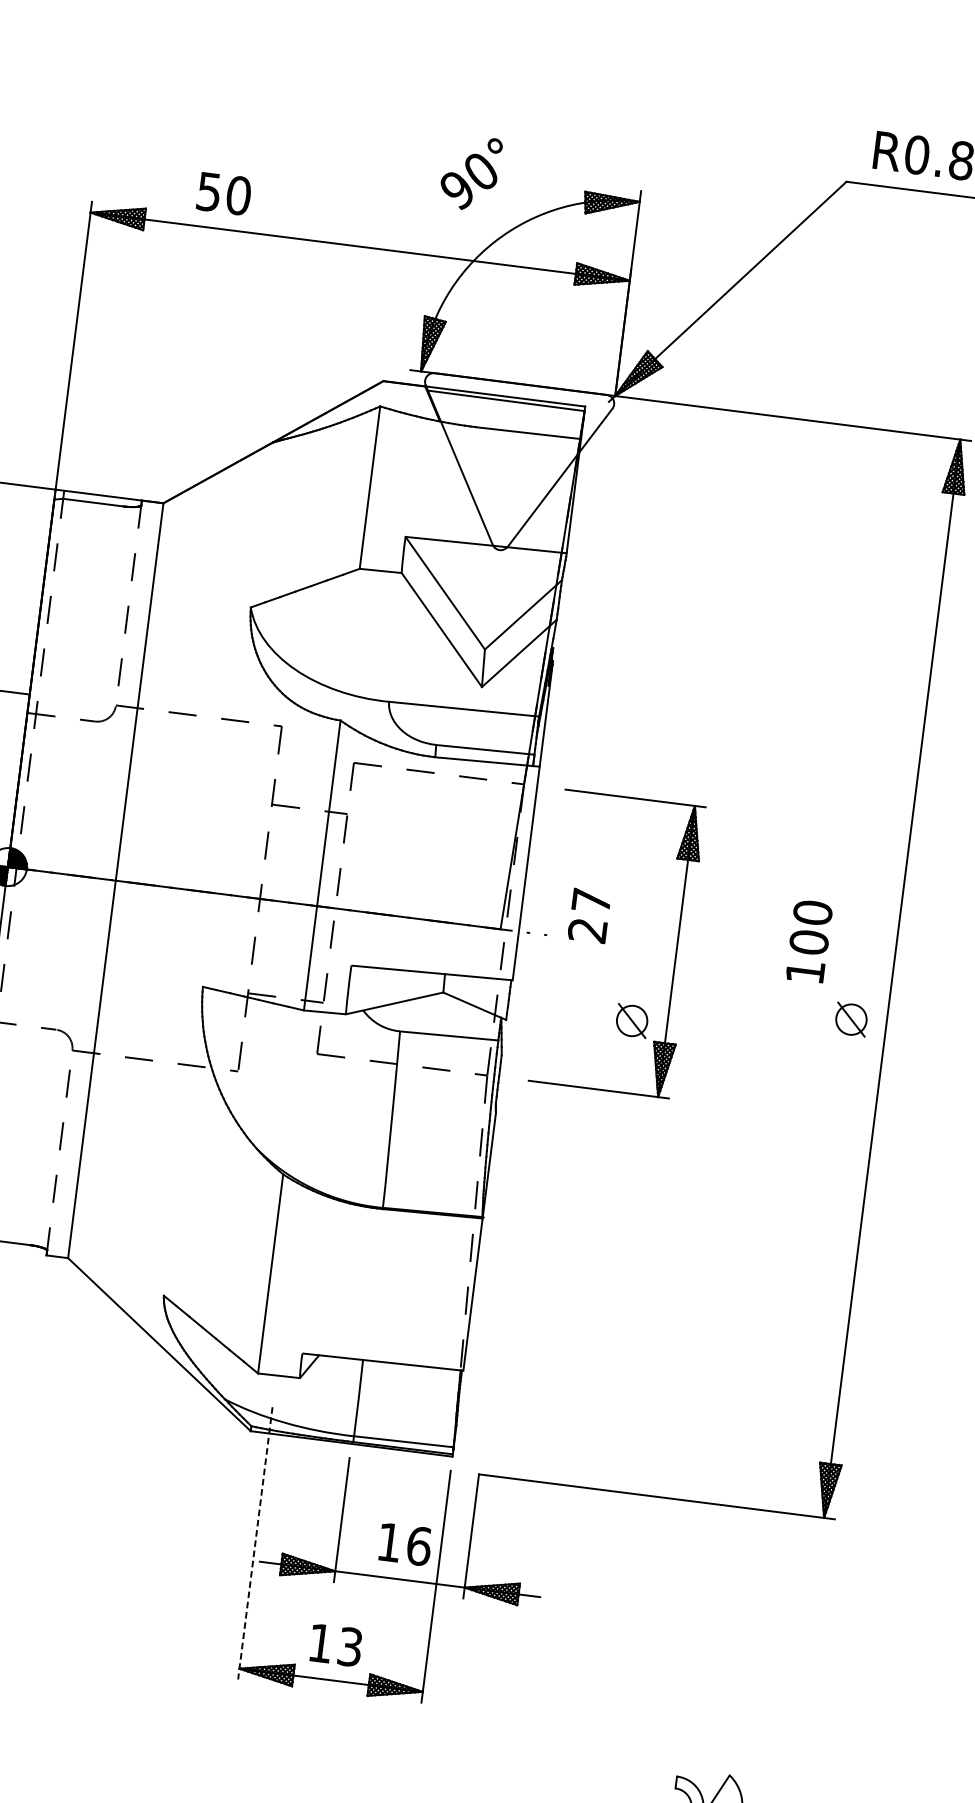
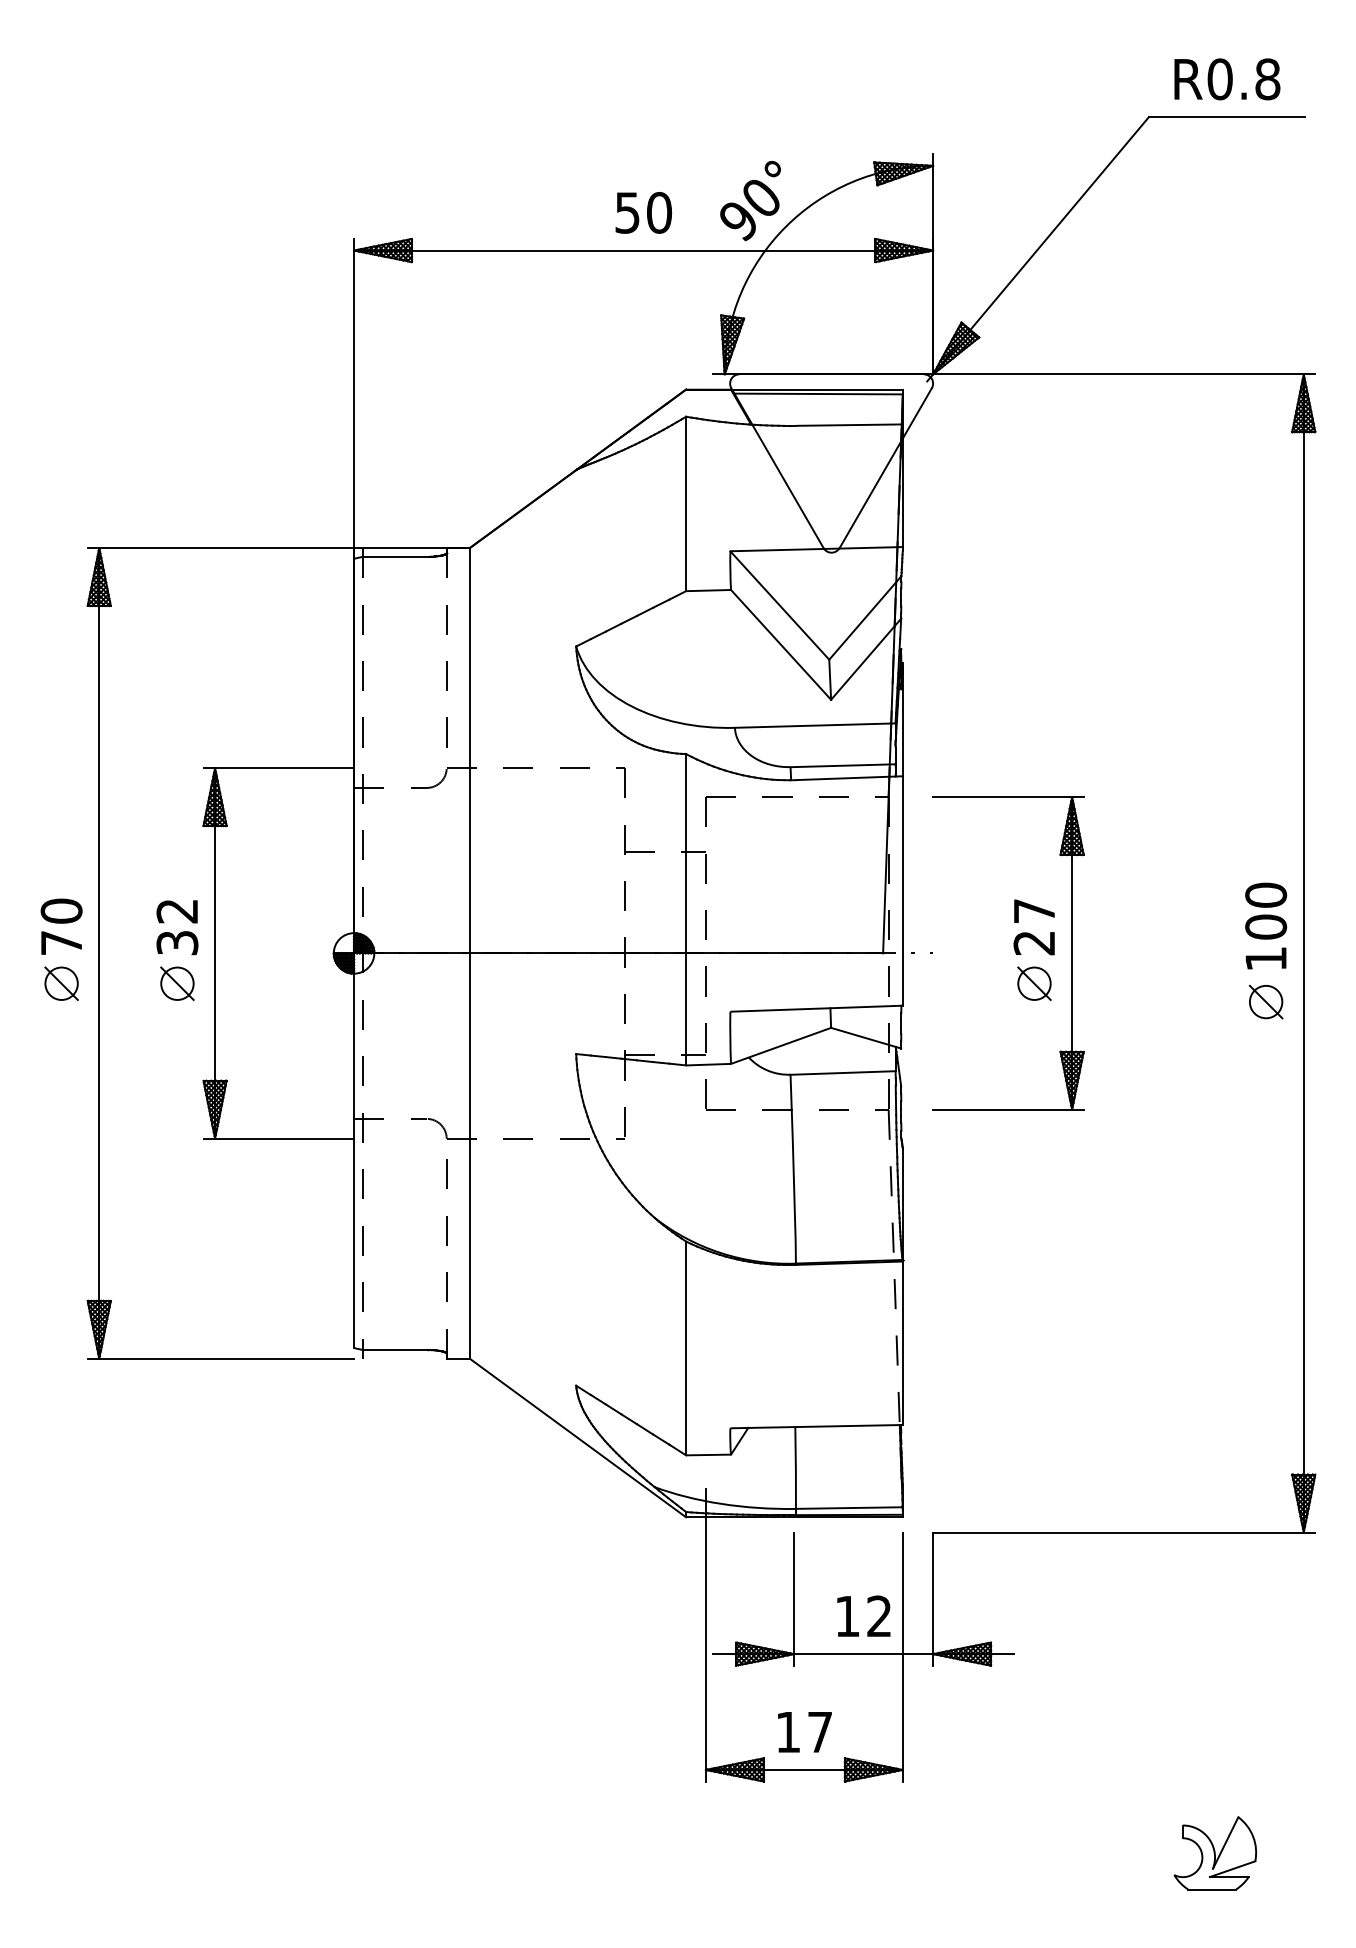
text: (470, 173) -> (750, 201), moved
text: (223, 193) -> (643, 212), moved
text: (588, 915) -> (1033, 927), moved
text: (809, 941) -> (1266, 925), moved
part: (632, 1020) -> (1034, 983), moved
line: (254, 1543) -> (705, 1635), dashed -> solid
text: (419, 1546) -> (879, 1616), 16 -> 12
text: (350, 1647) -> (820, 1732), 13 -> 17

